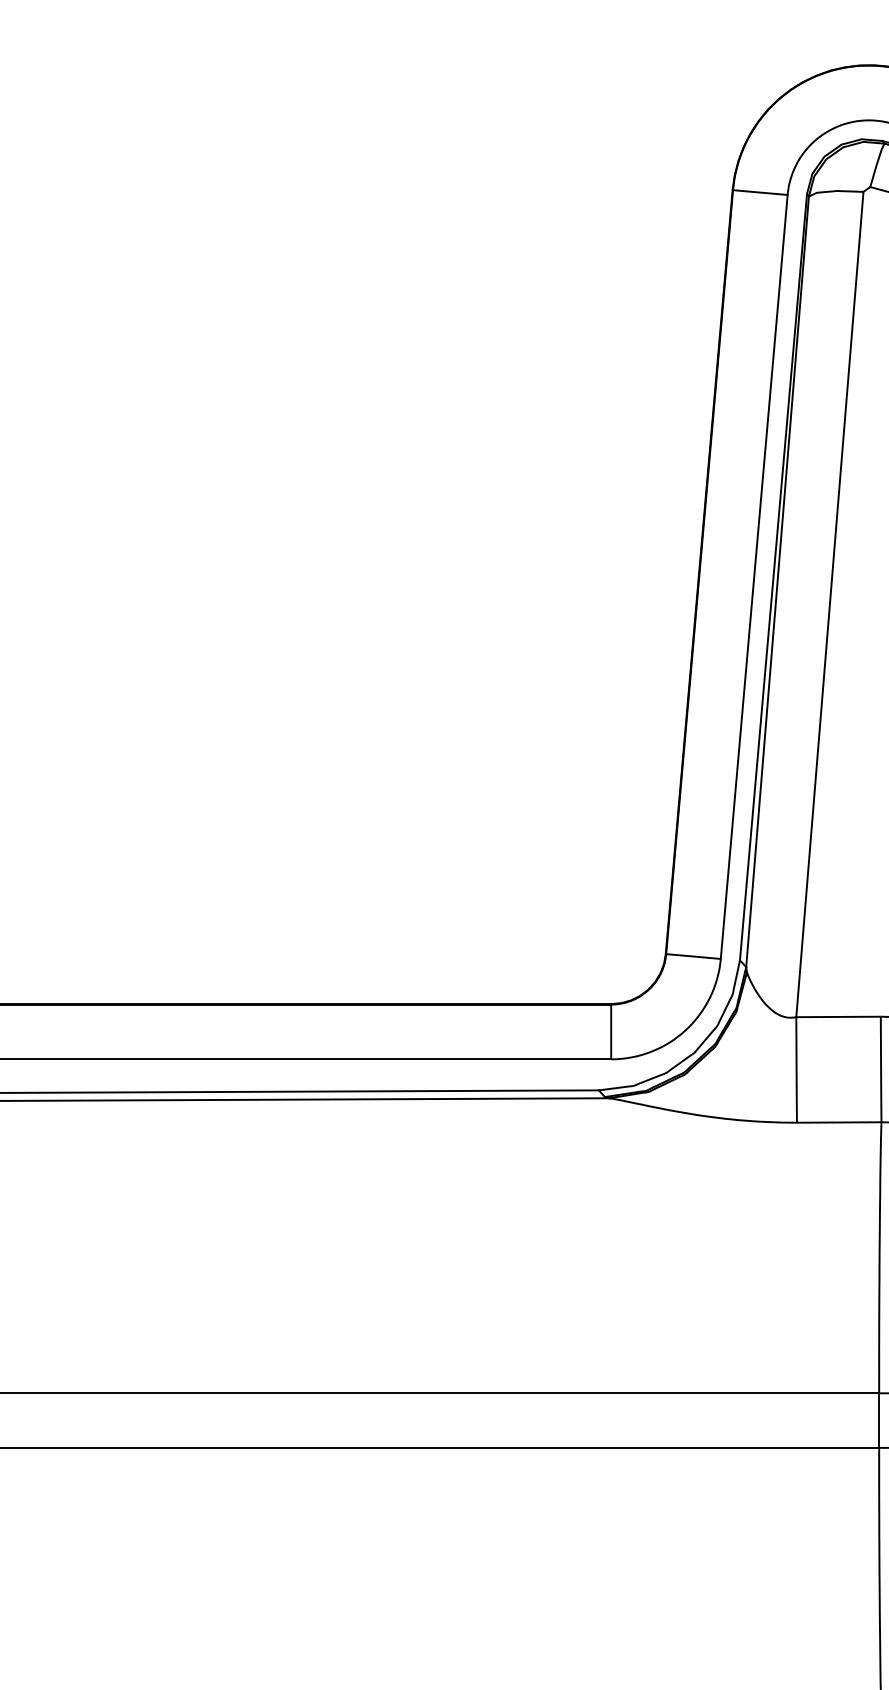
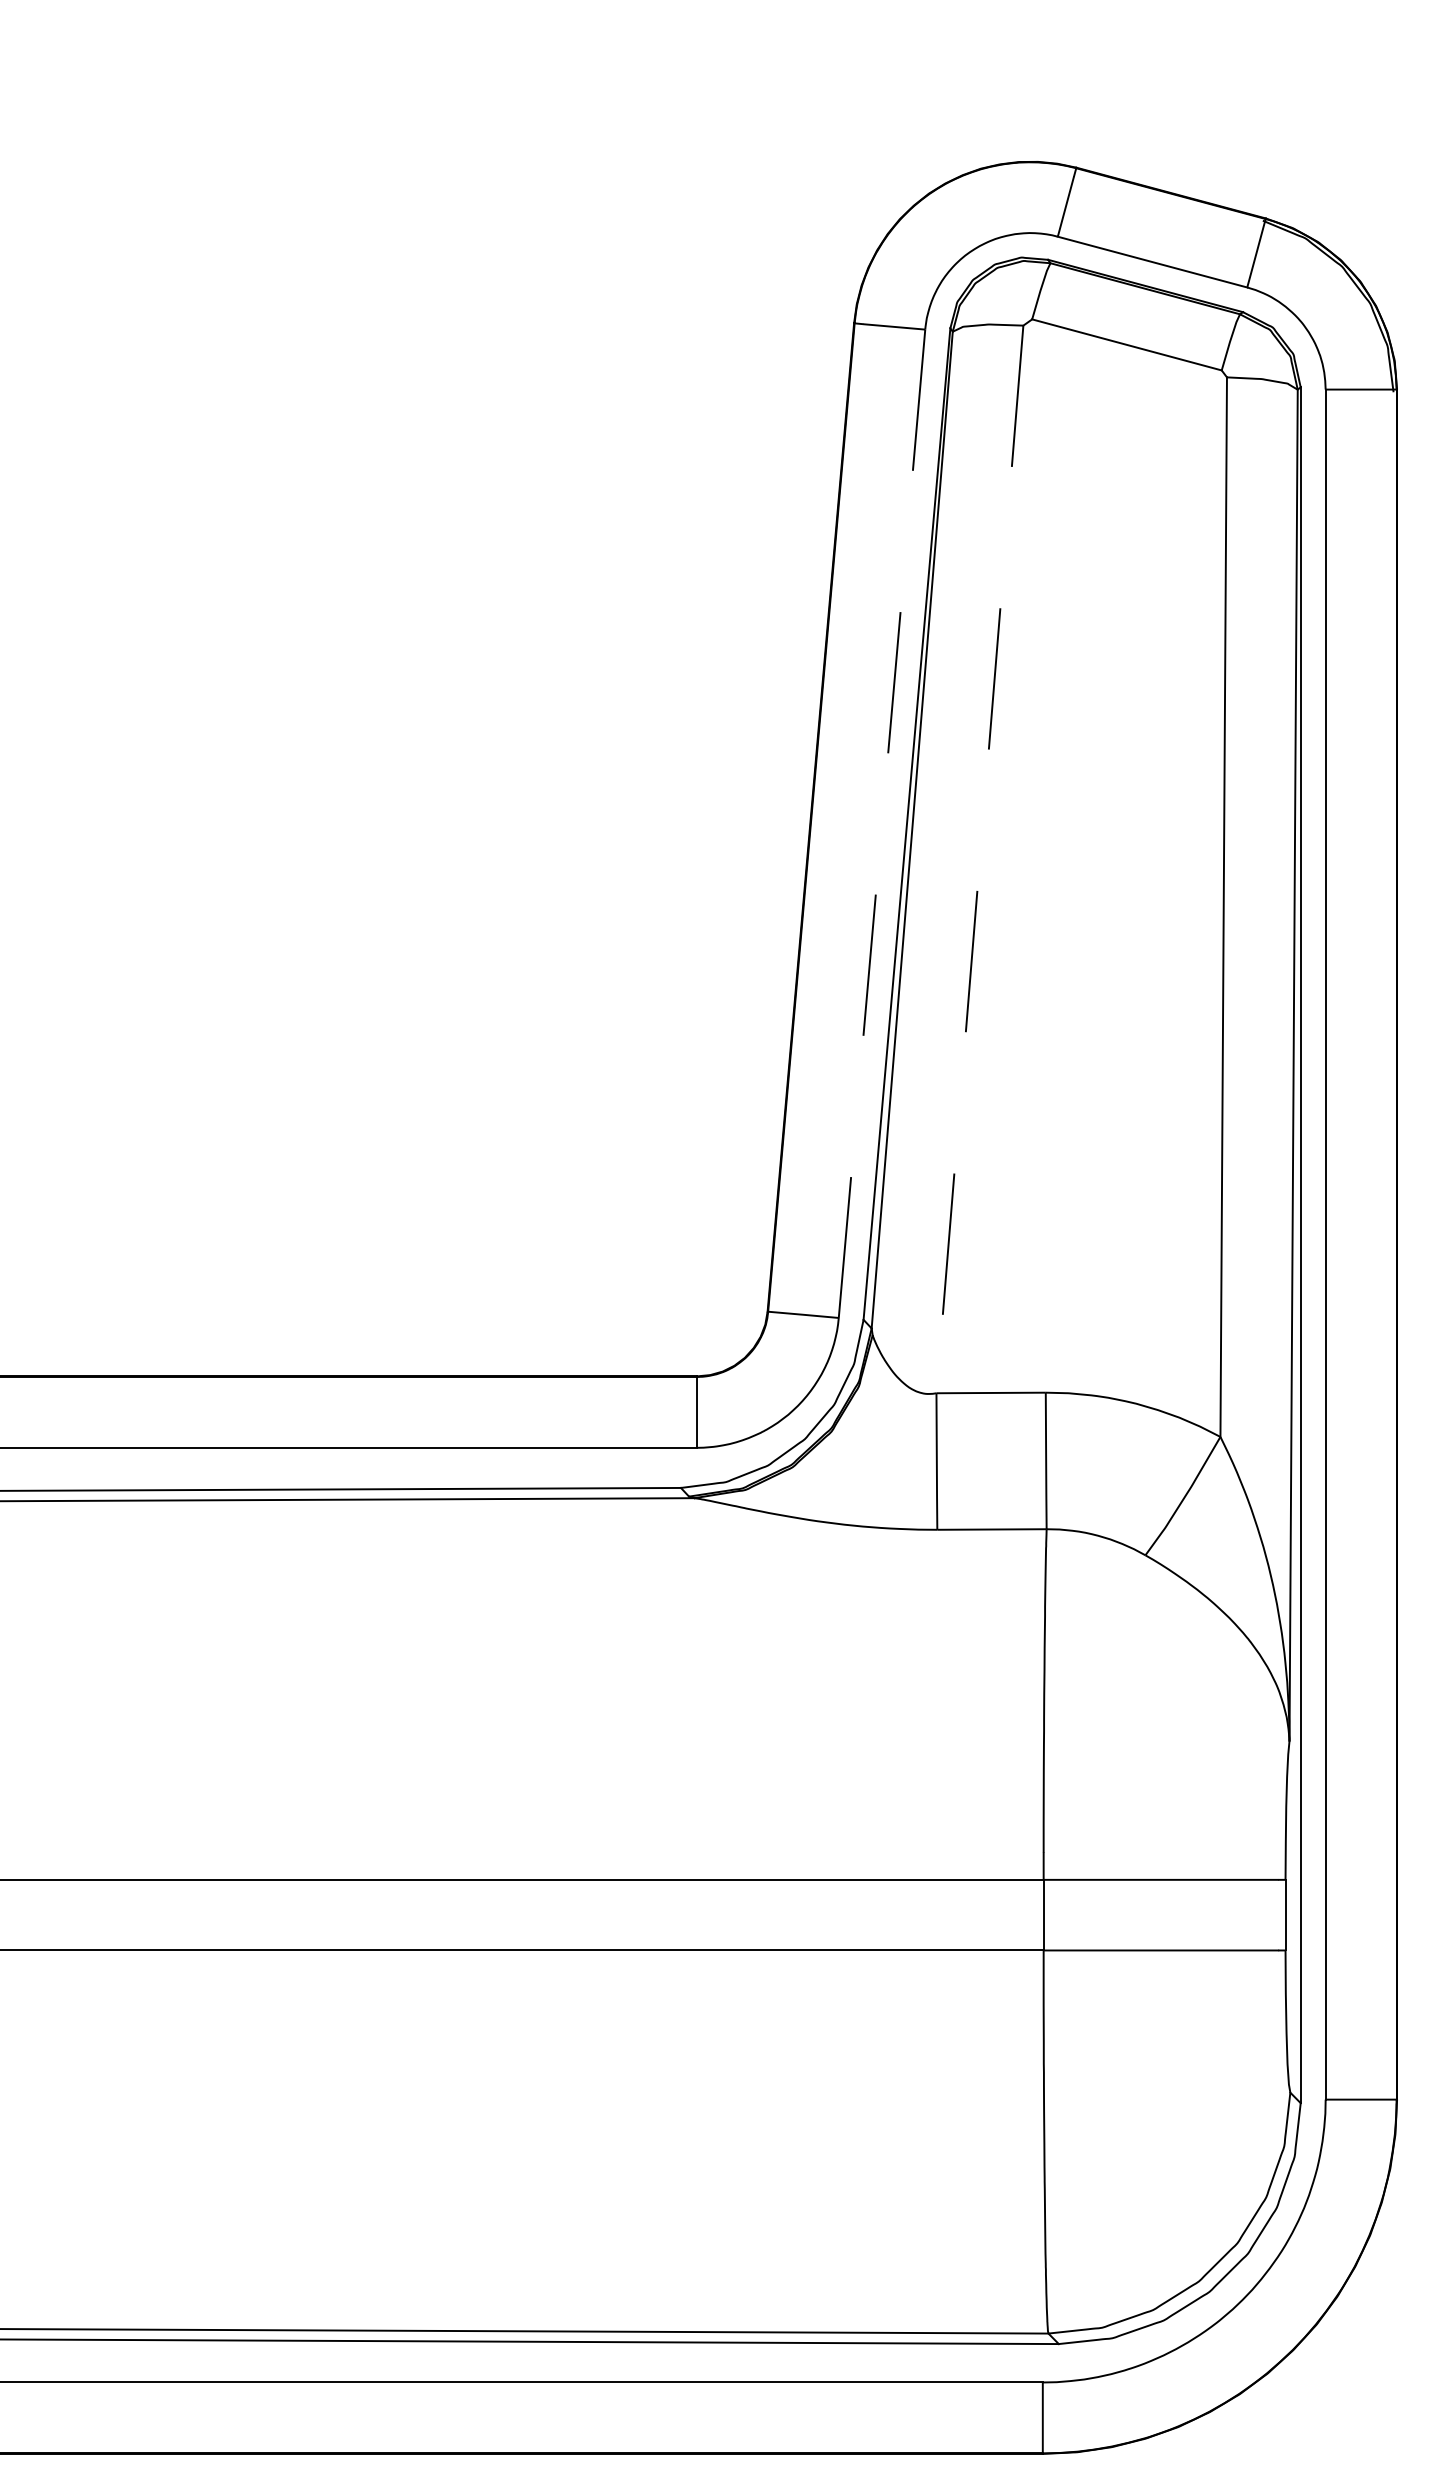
line: (753, 577) -> (881, 824), solid -> dashed
line: (829, 604) -> (979, 859), solid -> dashed

